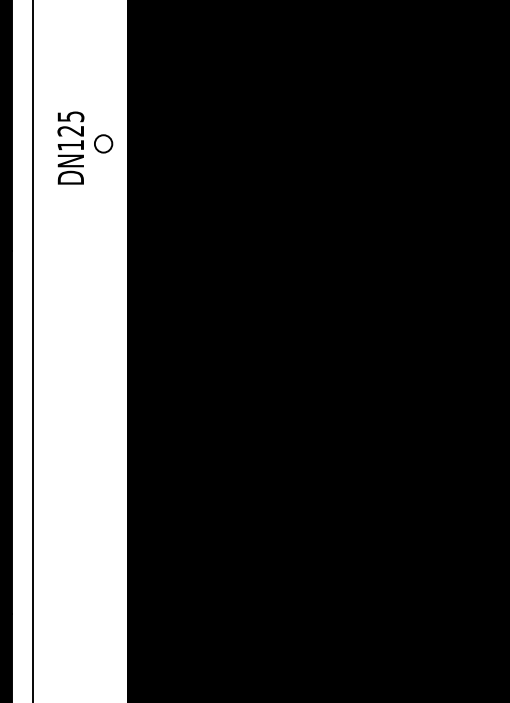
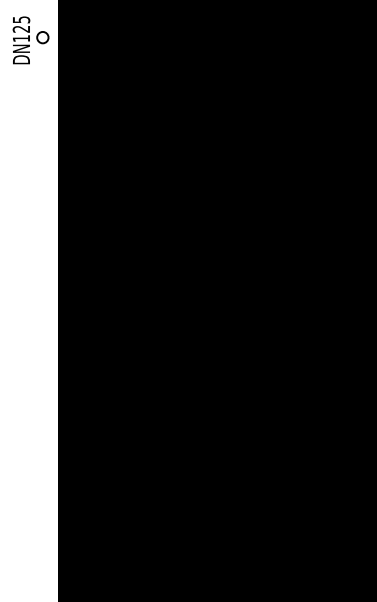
part: (84, 148) -> (30, 40), moved

